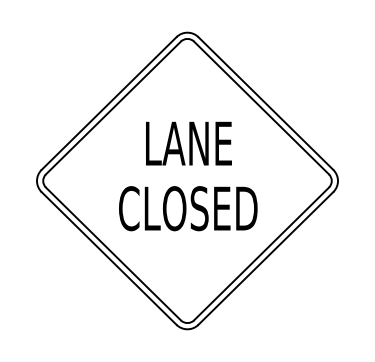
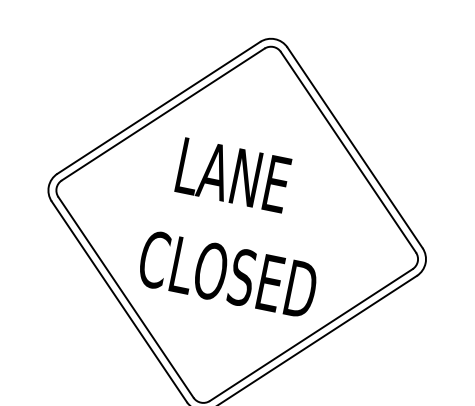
text: (188, 143) -> (233, 175), moved
text: (188, 208) -> (228, 274), moved

